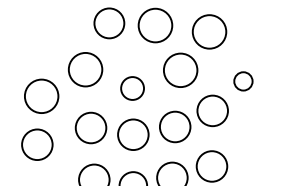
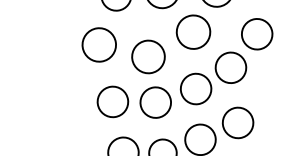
part: (243, 81) -> (257, 34), size x1.67
part: (132, 88) -> (148, 56), size x1.43
part: (41, 95) -> (59, 76), removed
part: (37, 144) -> (62, 125), removed

